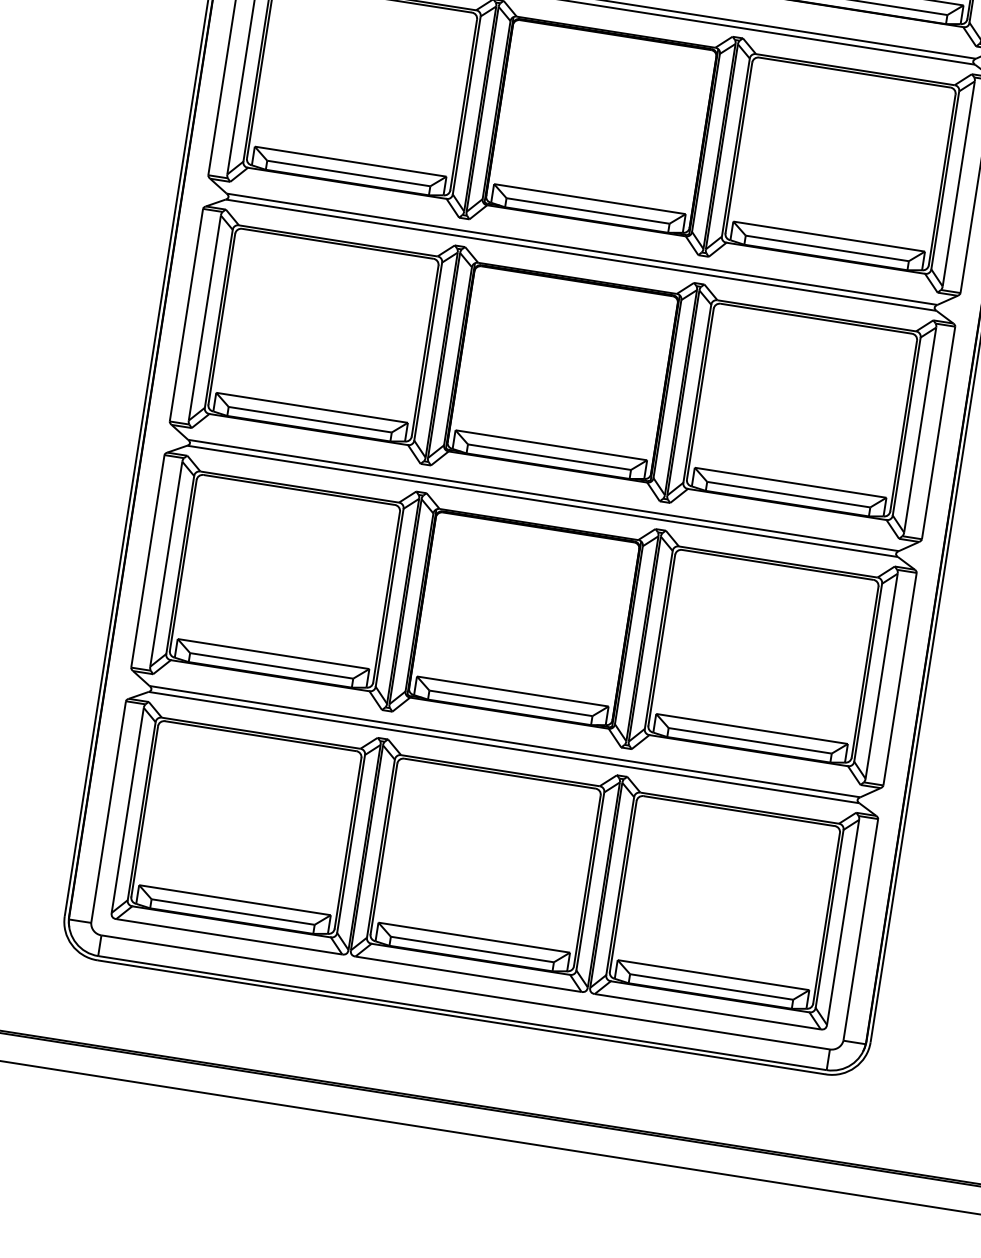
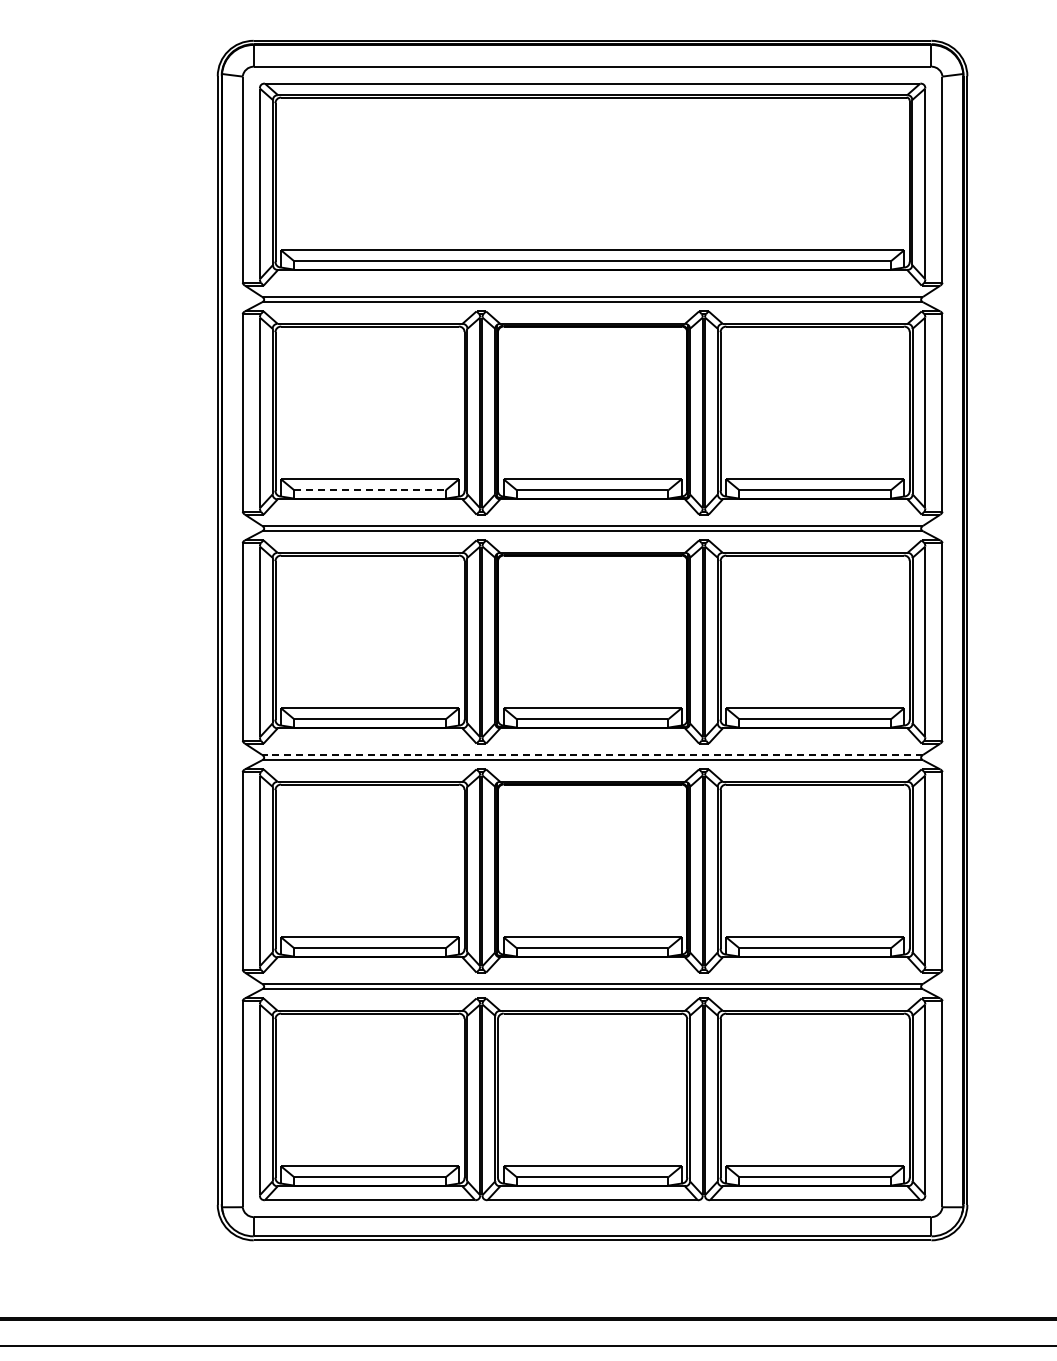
line: (349, 173) -> (370, 490), solid -> dashed
line: (543, 495) -> (592, 754), solid -> dashed

